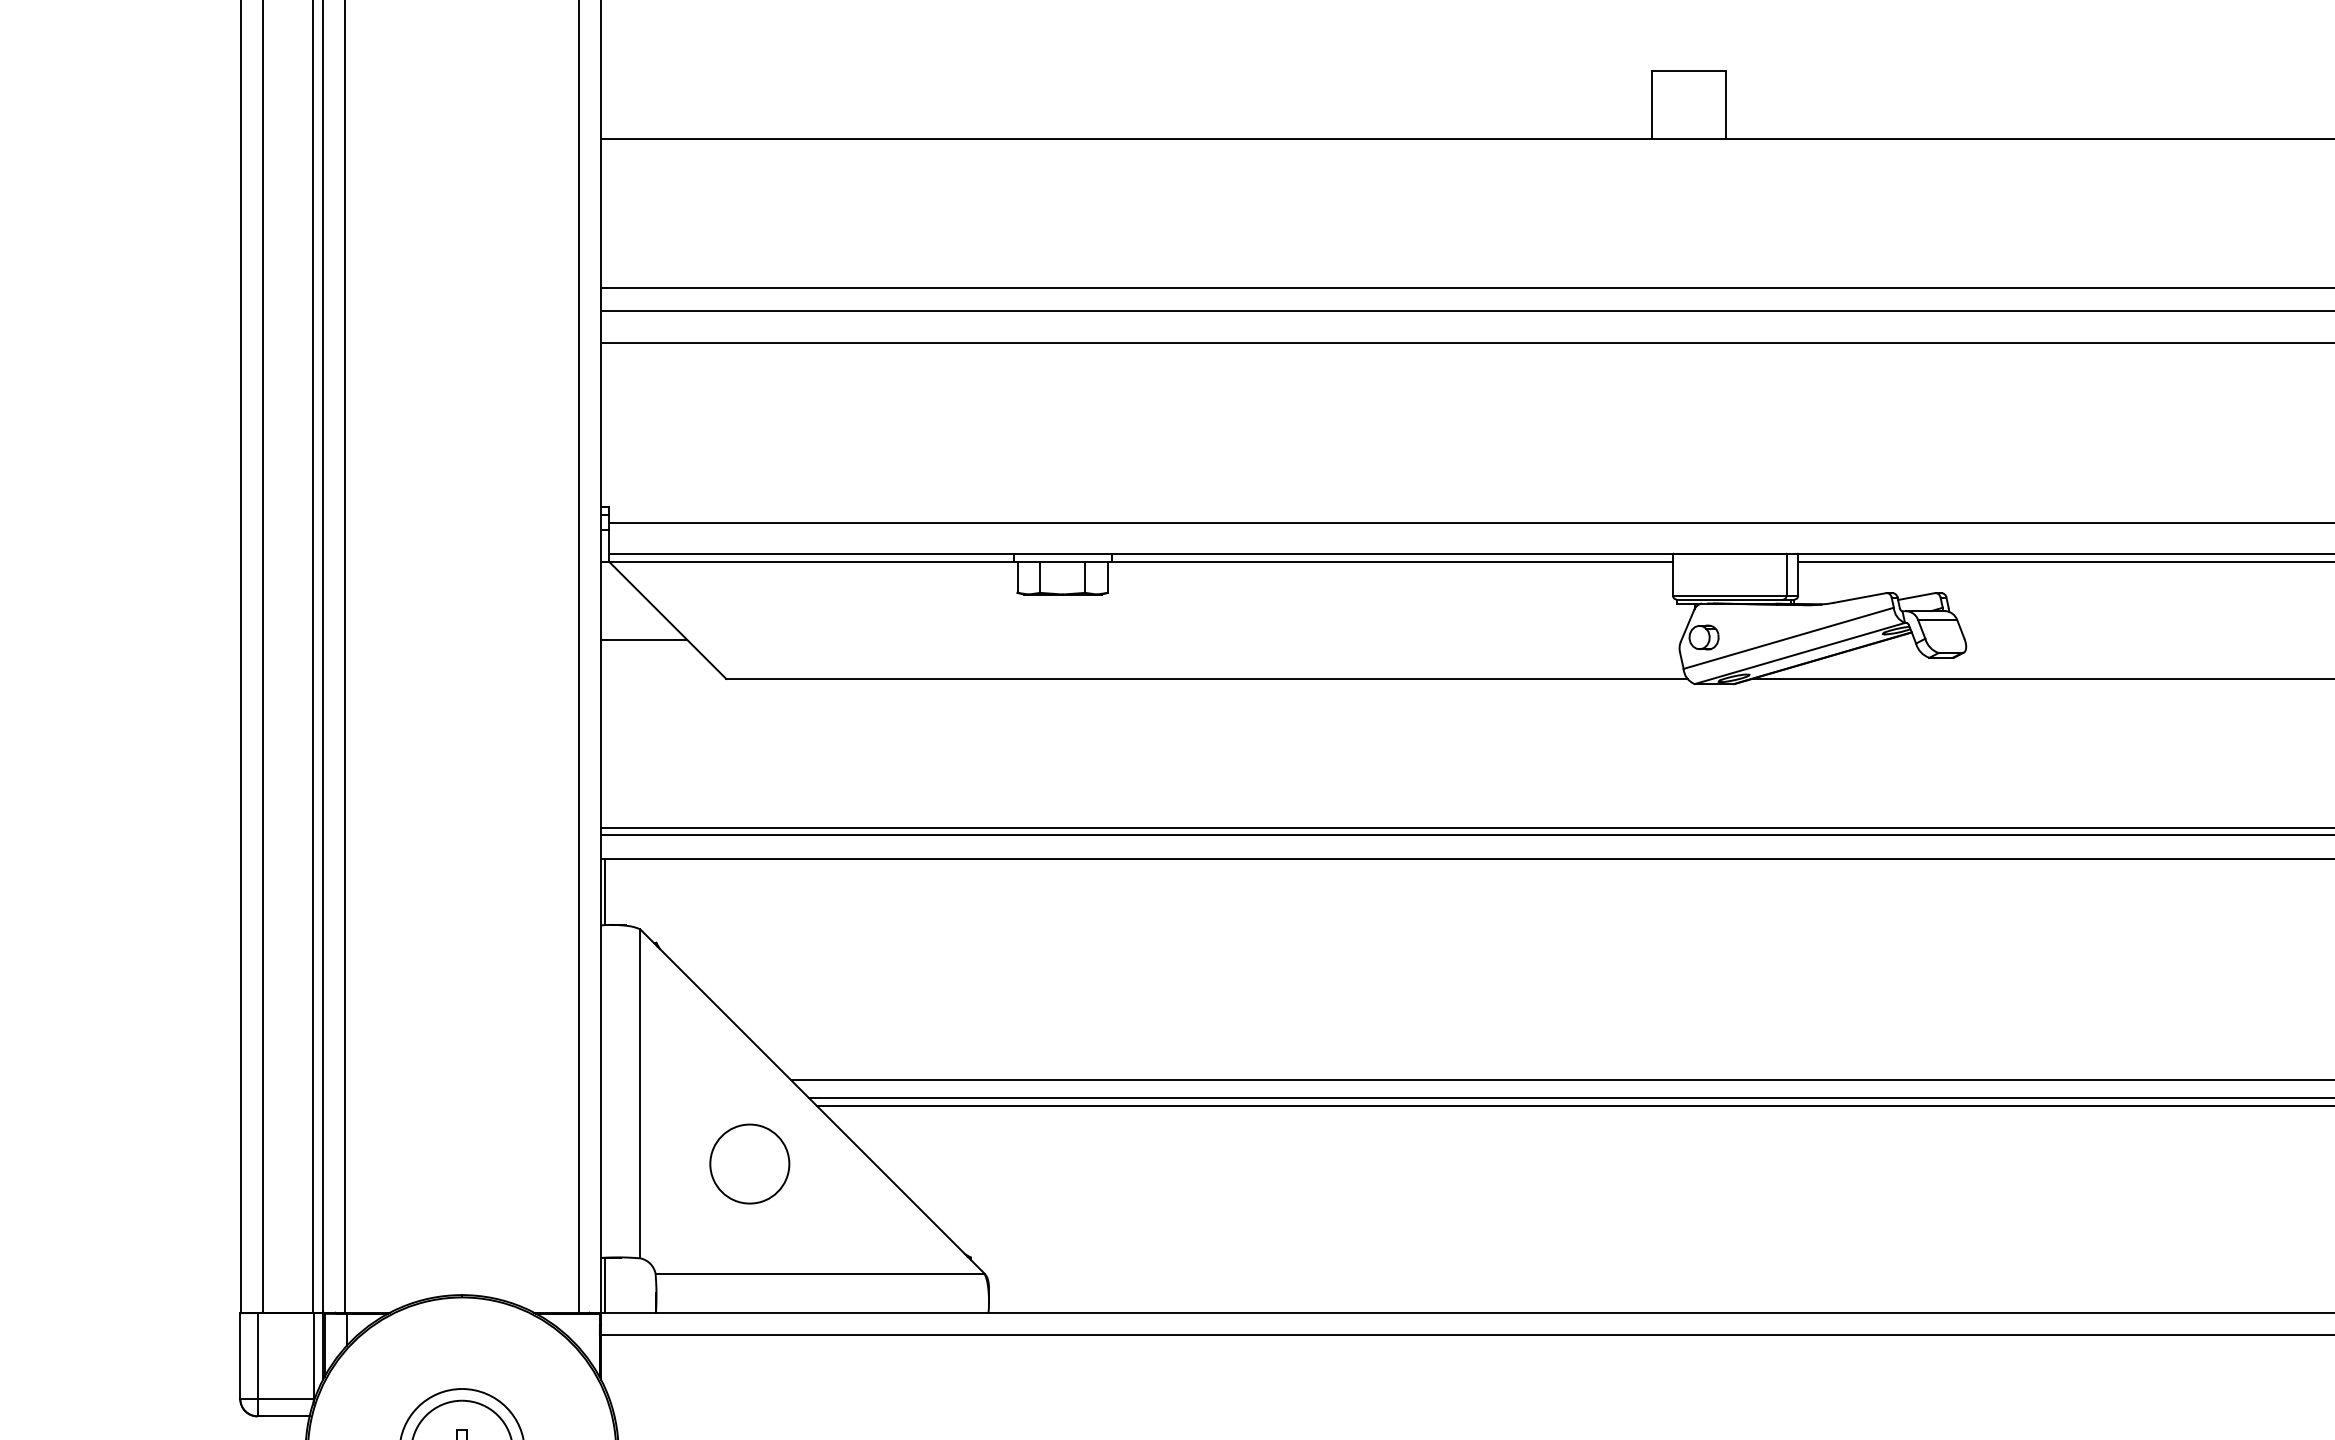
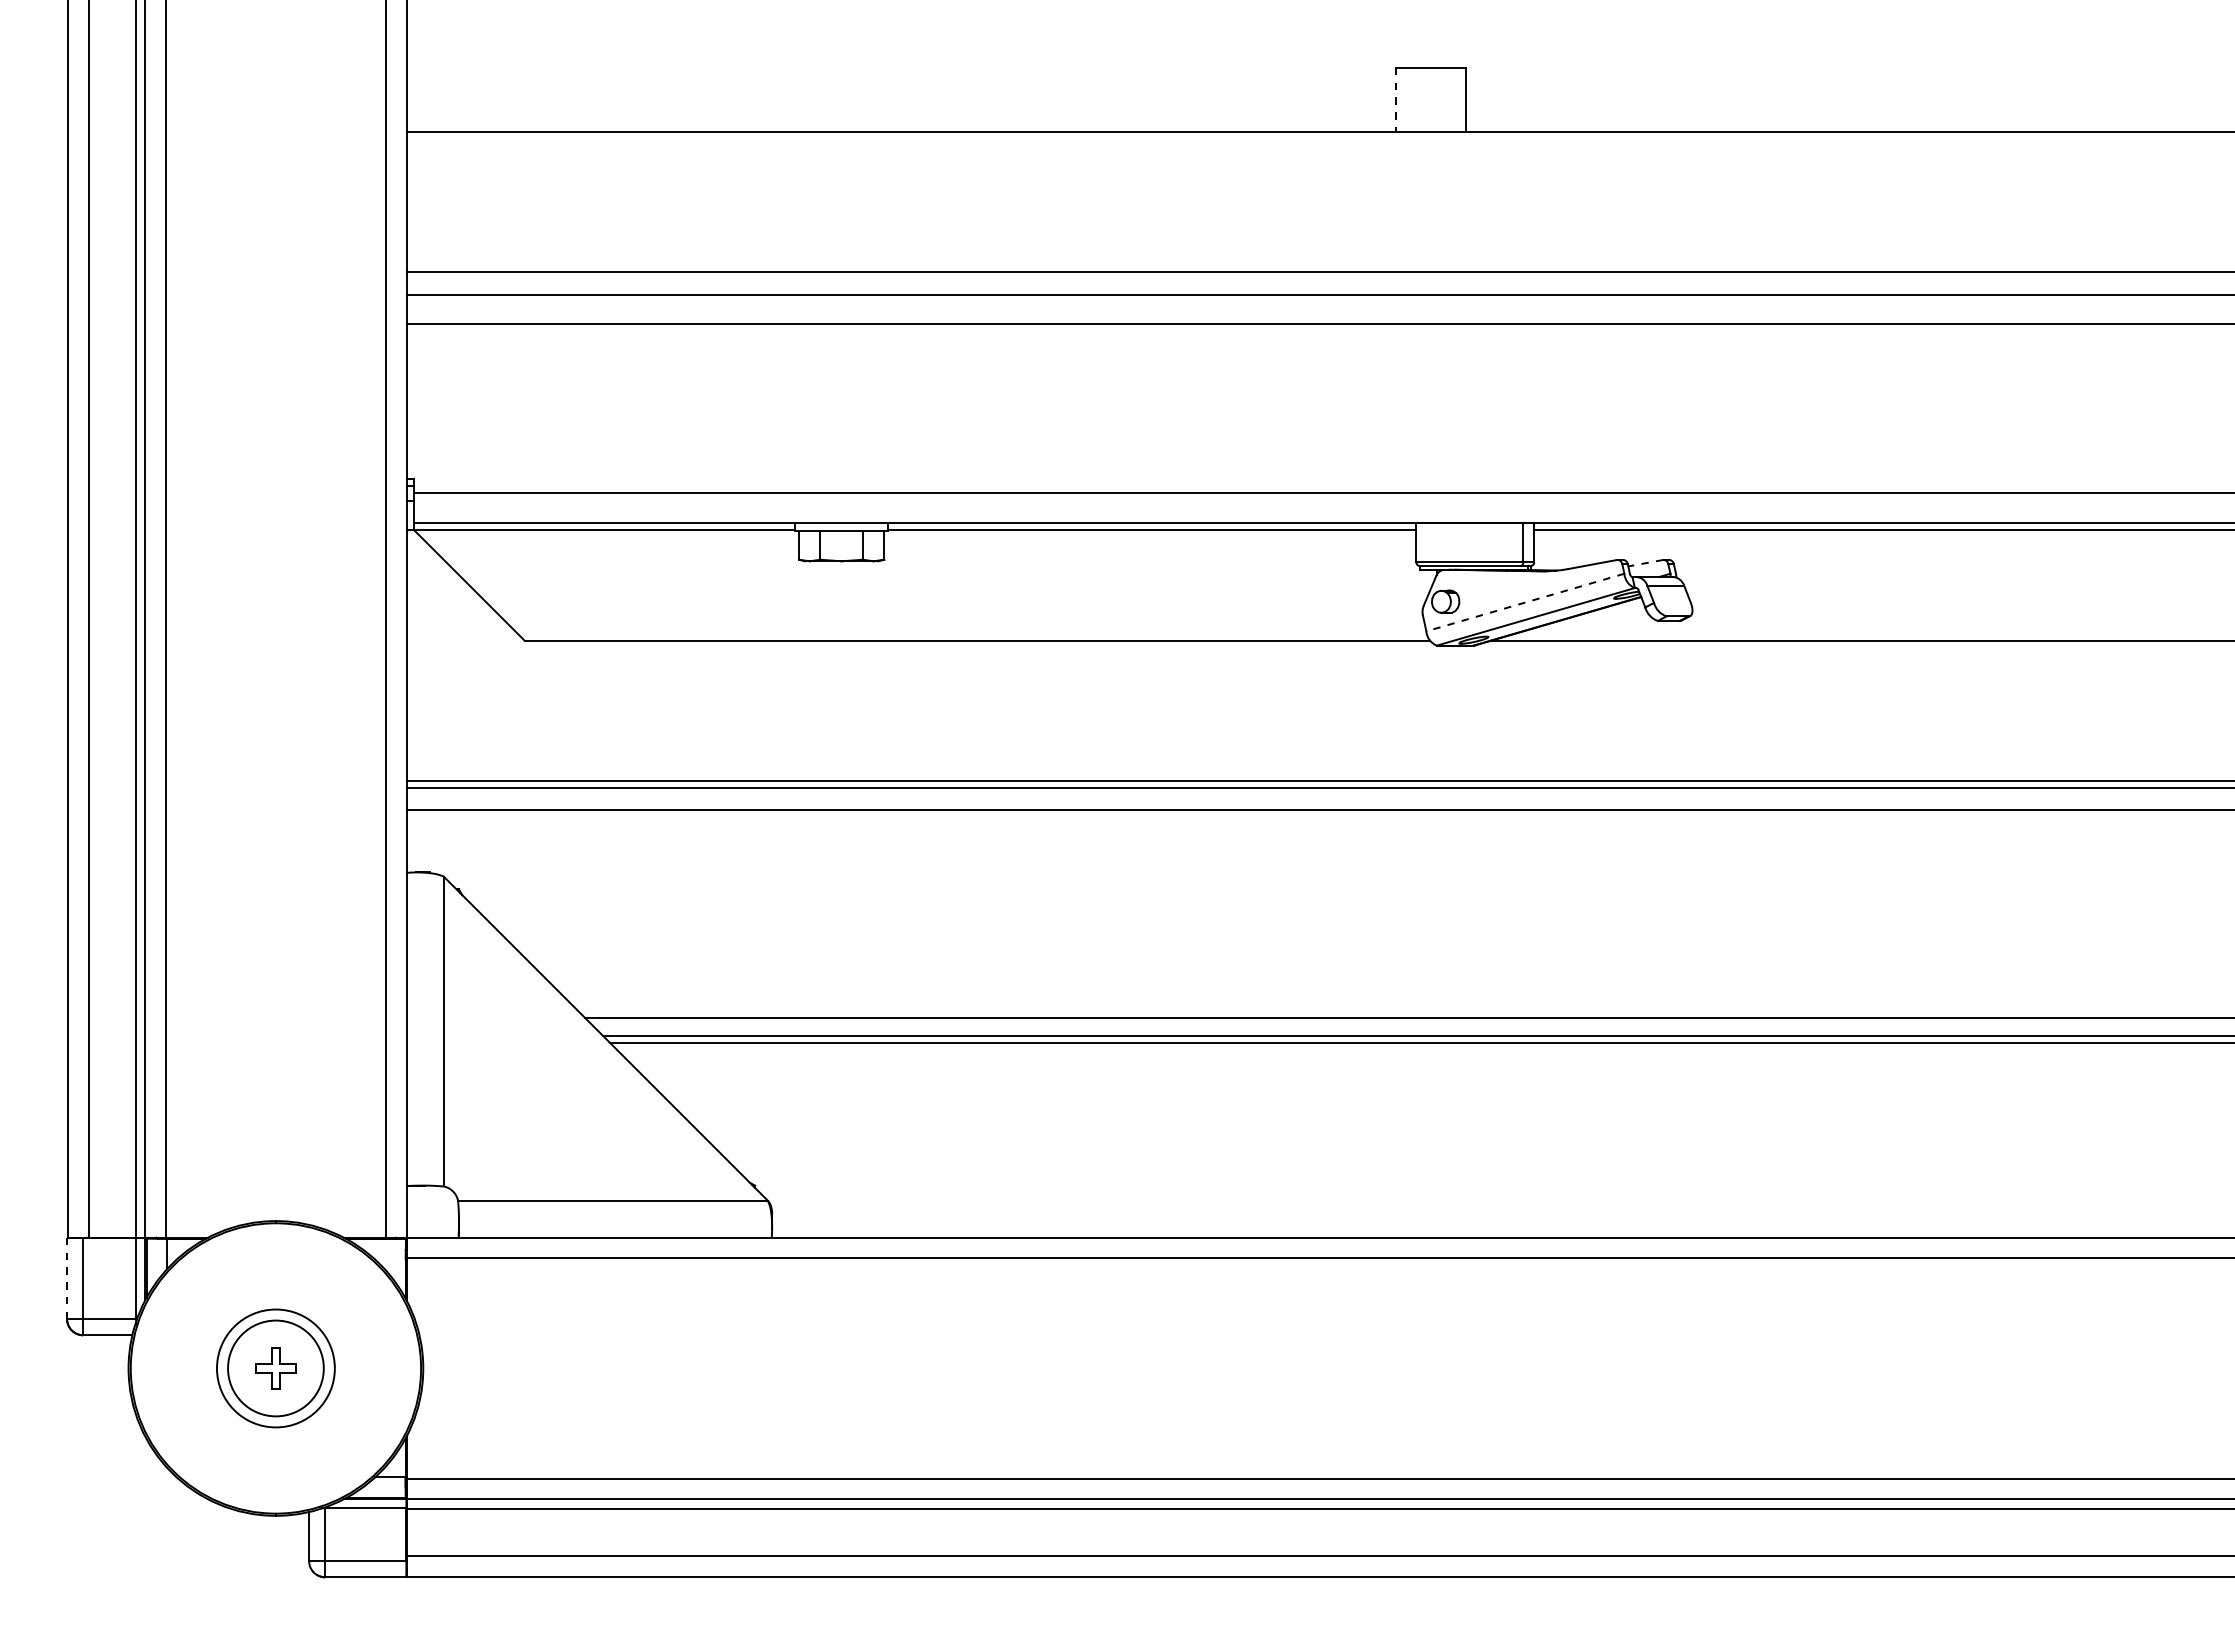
line: (1651, 105) -> (1396, 100), solid -> dashed
line: (1916, 596) -> (1645, 563), solid -> dashed
line: (1787, 638) -> (1524, 602), solid -> dashed
line: (643, 640) -> (446, 604), removed
line: (604, 892) -> (410, 841), removed
circle: (749, 1163) -> (546, 1097), removed
line: (604, 1284) -> (410, 1211), removed
line: (240, 1356) -> (67, 1278), solid -> dashed

